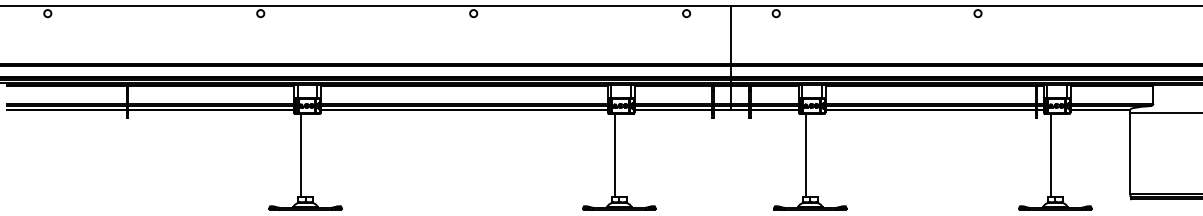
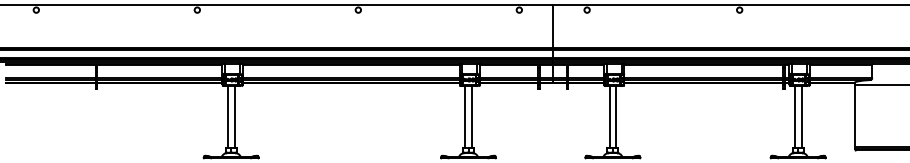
line: (310, 155) -> (234, 117), added
line: (623, 155) -> (471, 117), added
line: (814, 155) -> (616, 117), added
line: (1059, 155) -> (801, 117), added

